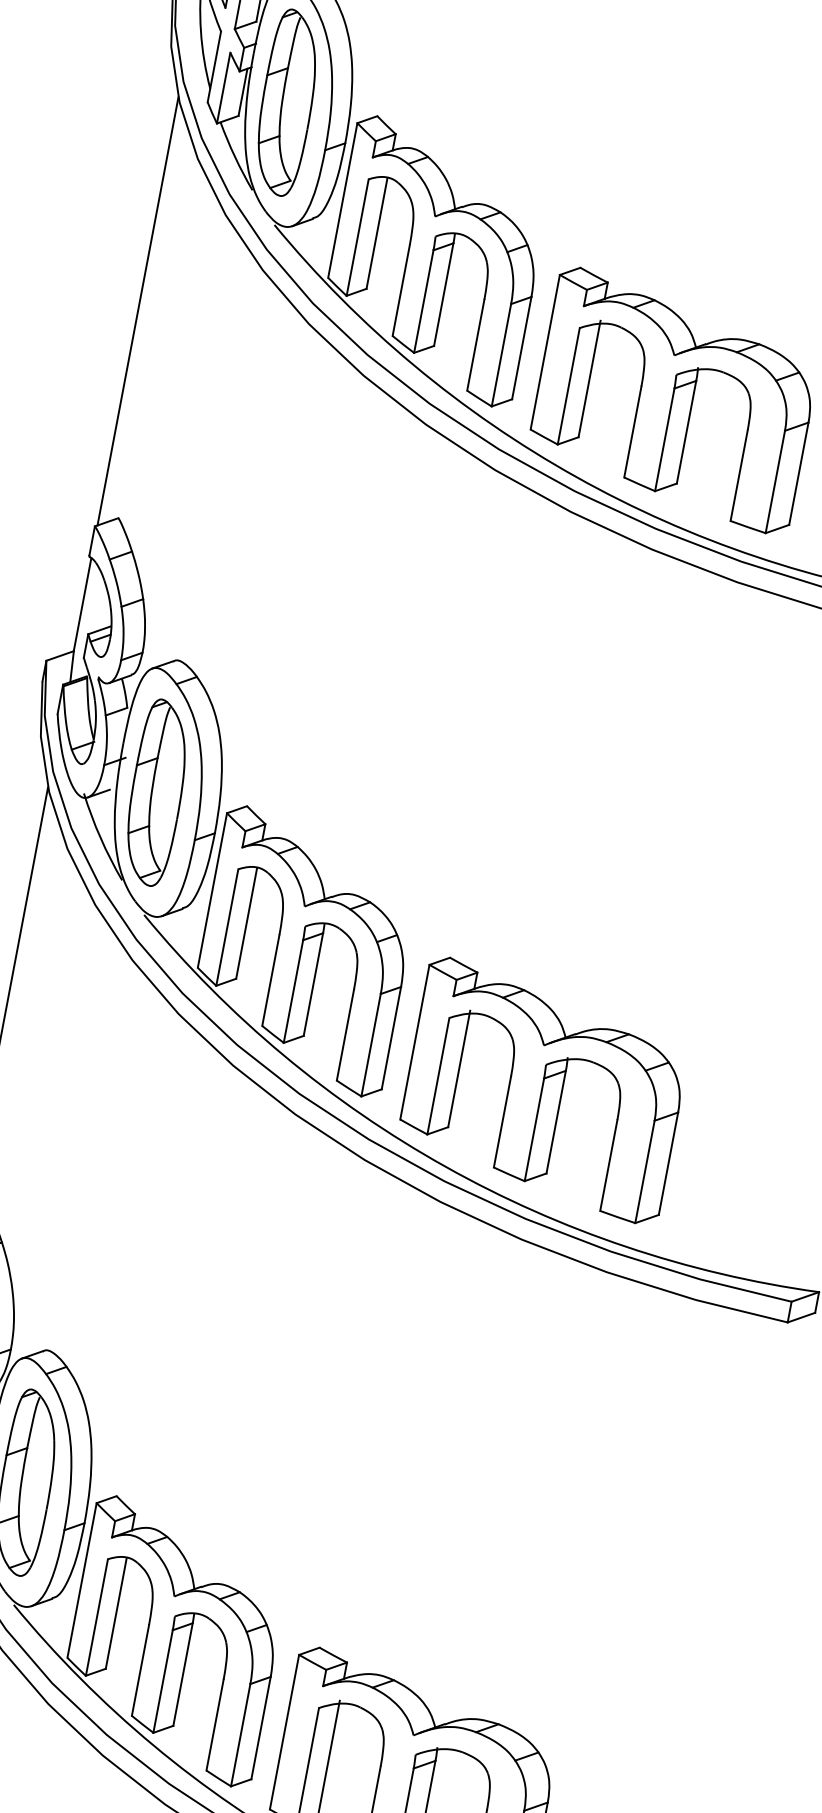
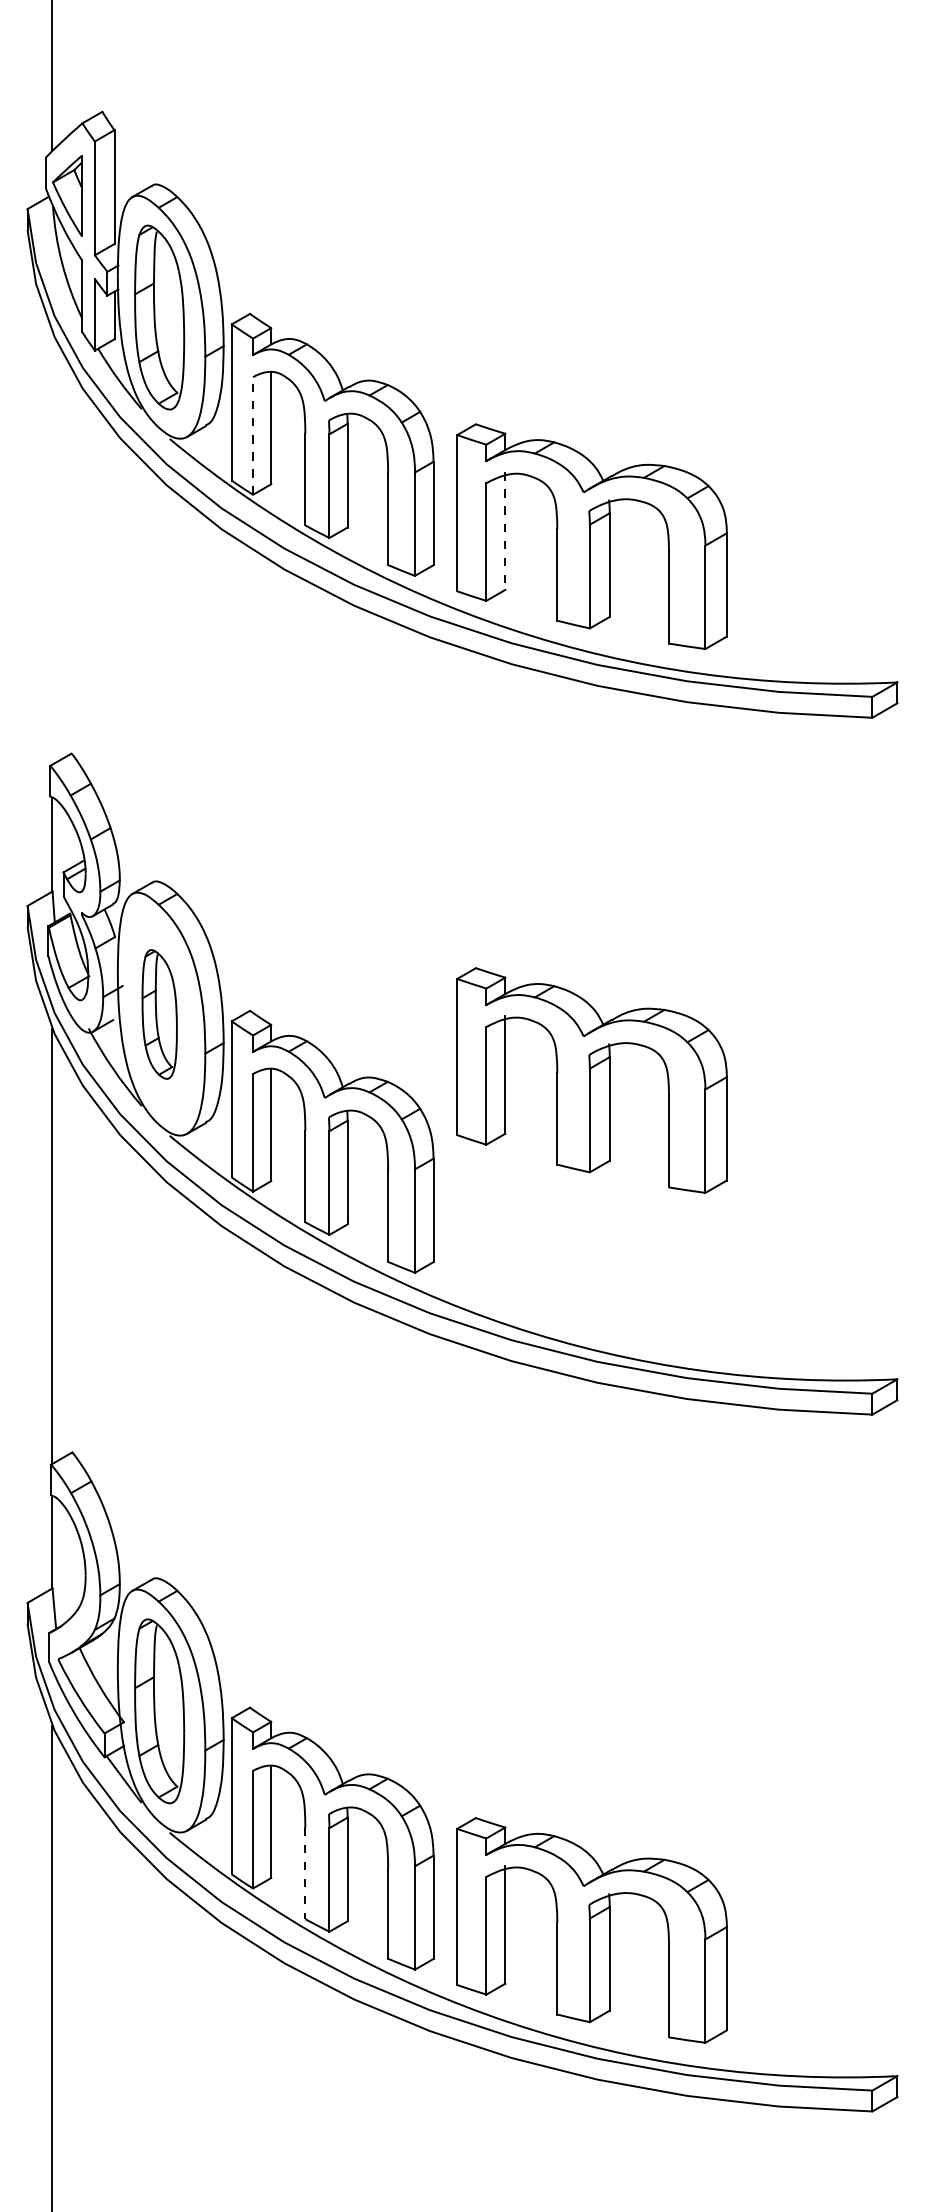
line: (358, 237) -> (253, 435), solid -> dashed
line: (137, 311) -> (52, 548), removed
line: (589, 379) -> (505, 531), solid -> dashed
part: (156, 792) -> (159, 1014), size x0.7
part: (543, 1090) -> (591, 1080), moved
line: (140, 1670) -> (305, 1873), solid -> dashed

